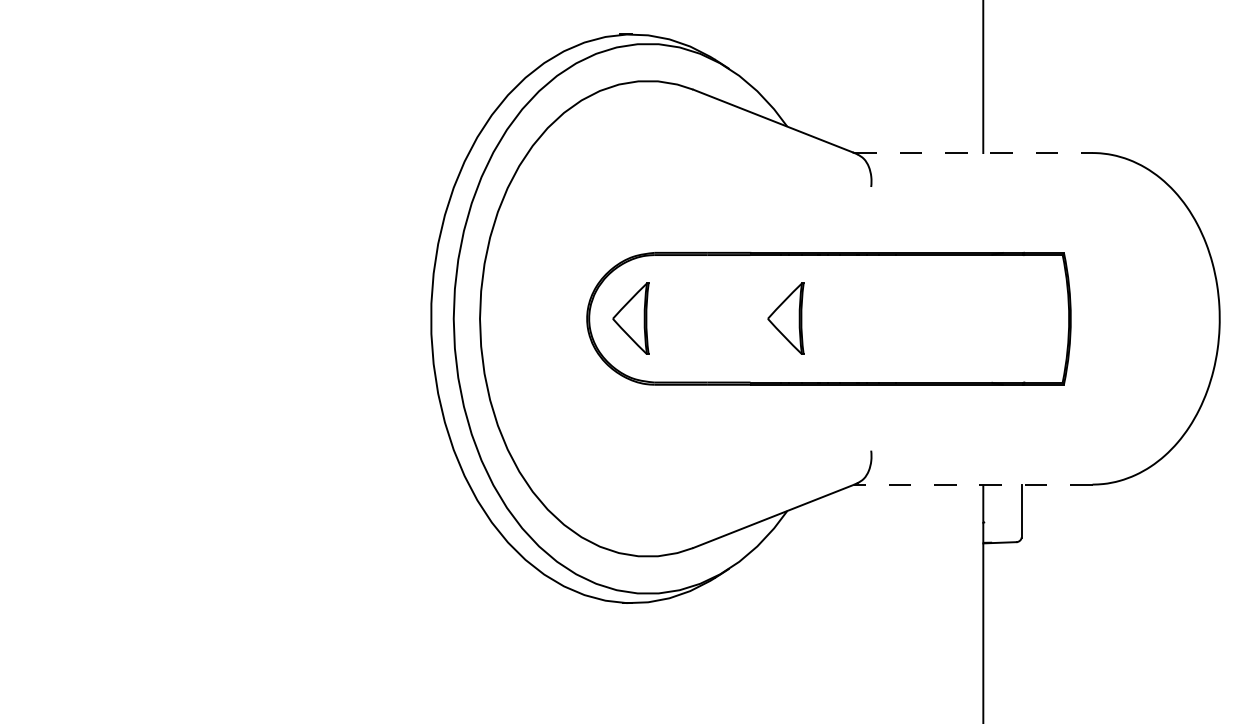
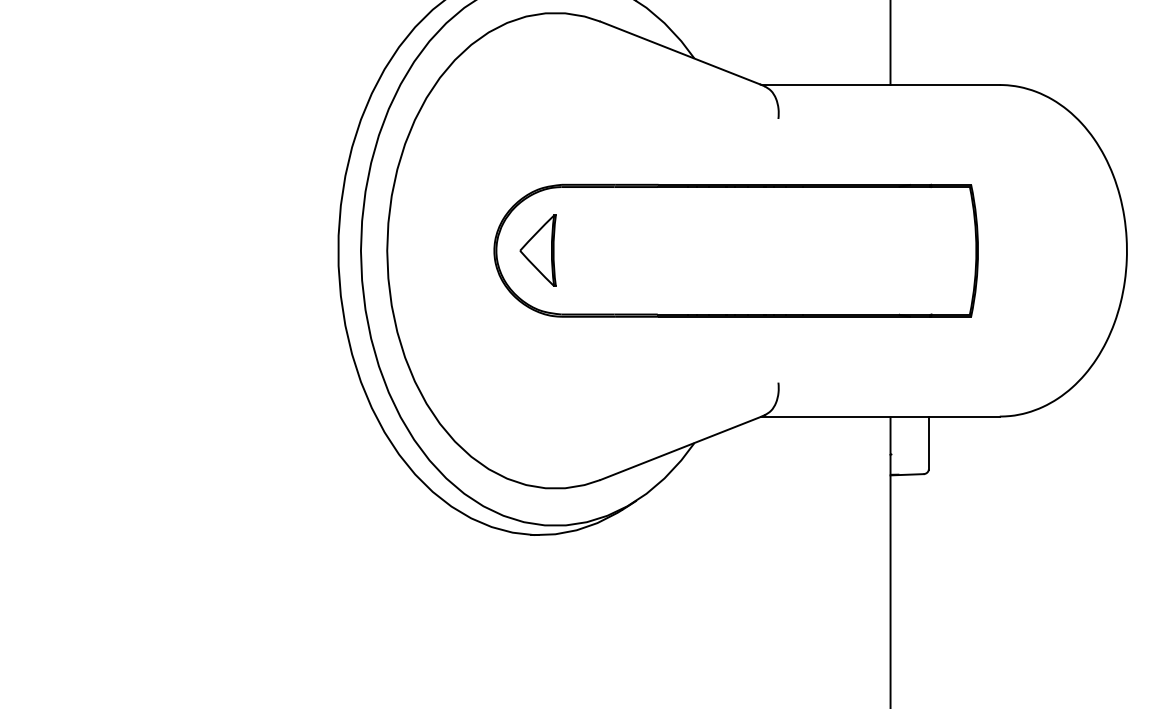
line: (973, 153) -> (880, 85), dashed -> solid
part: (785, 318) -> (692, 250), removed
line: (972, 484) -> (879, 416), dashed -> solid

